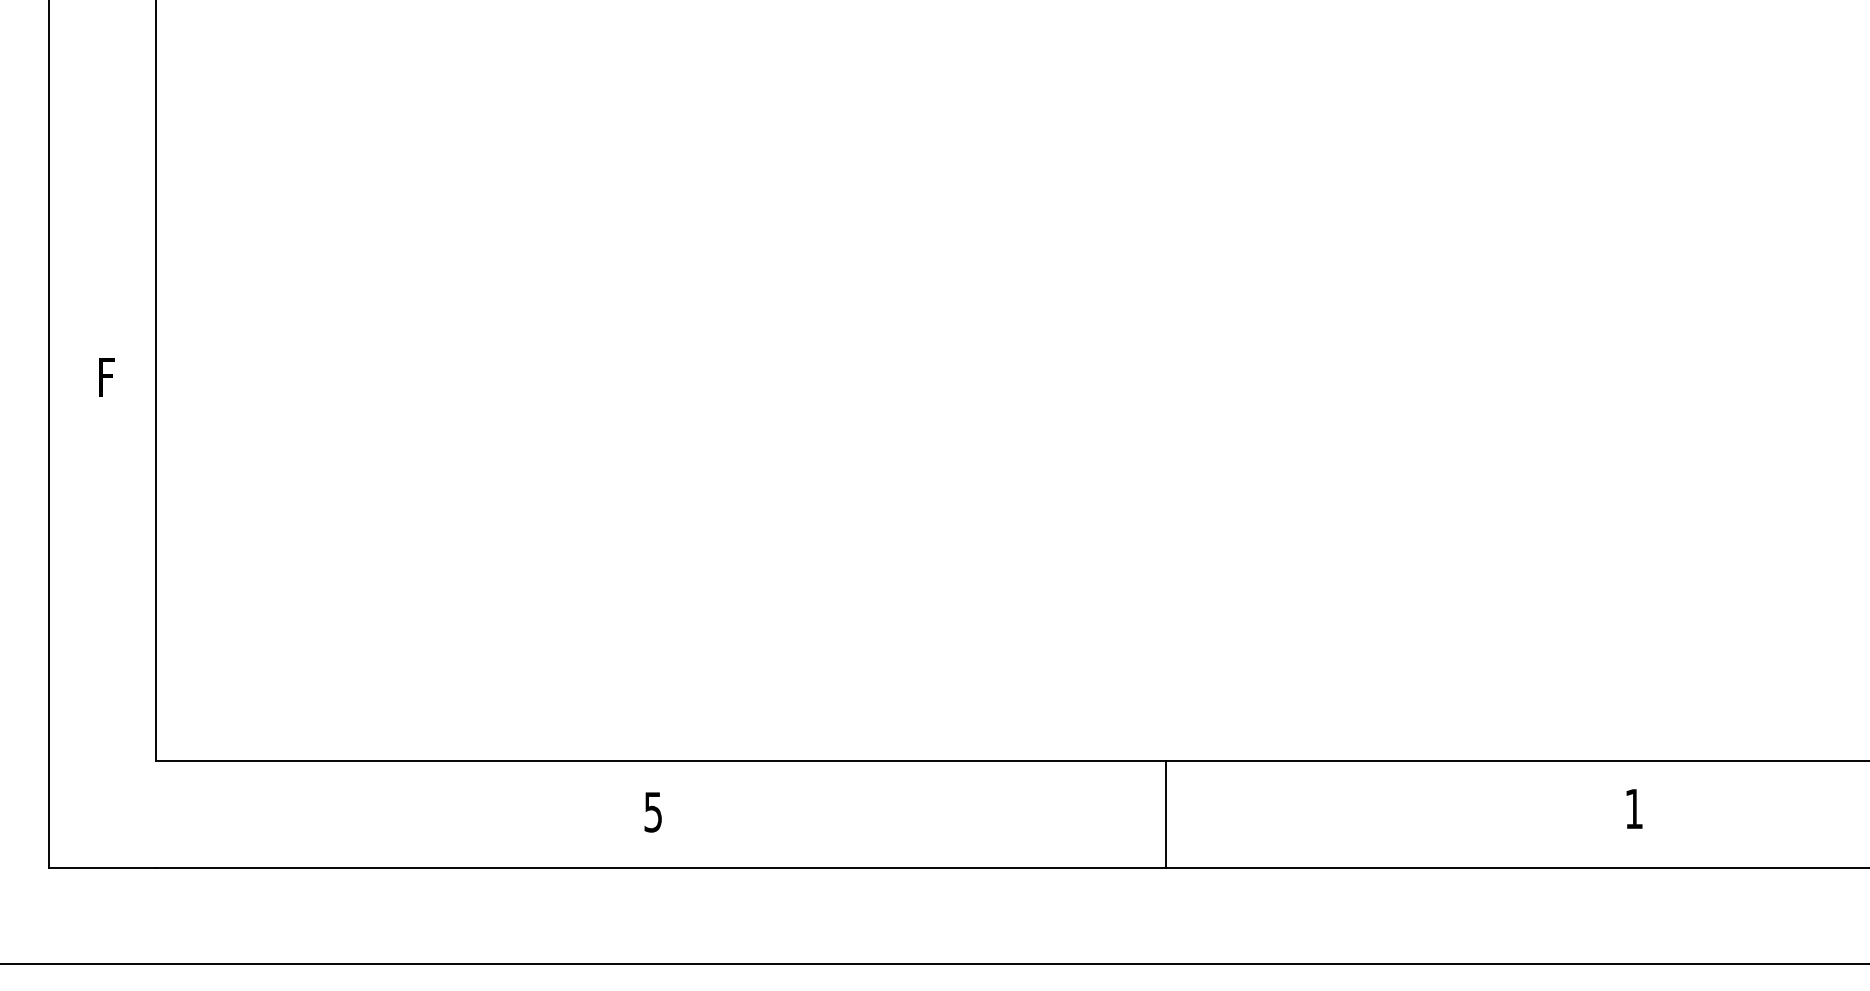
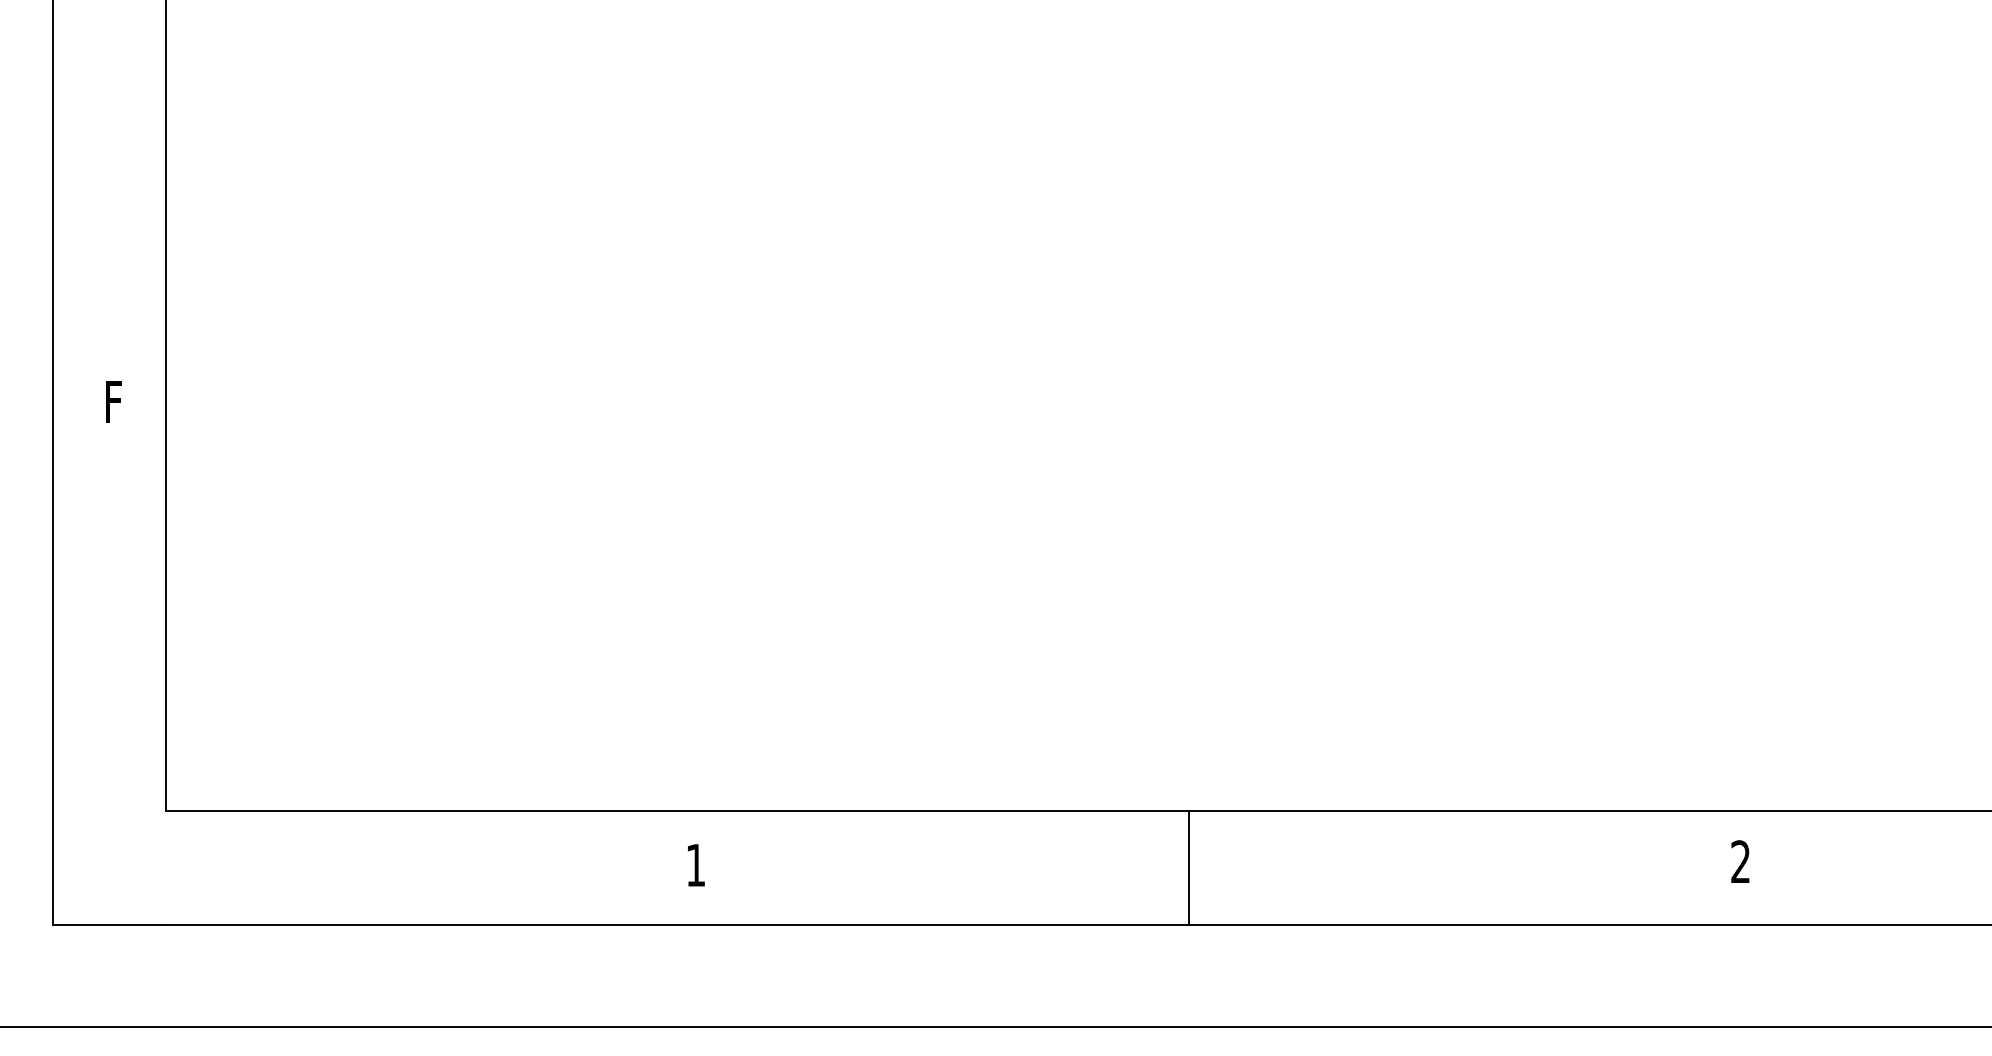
text: (1633, 808) -> (1740, 861), 1 -> 2
text: (652, 812) -> (695, 865), 5 -> 1
line: (1165, 814) -> (1189, 867), moved

